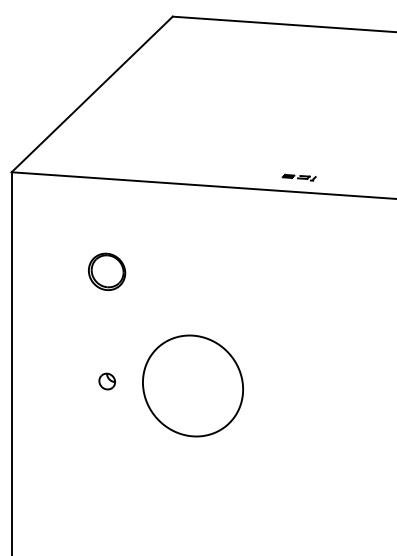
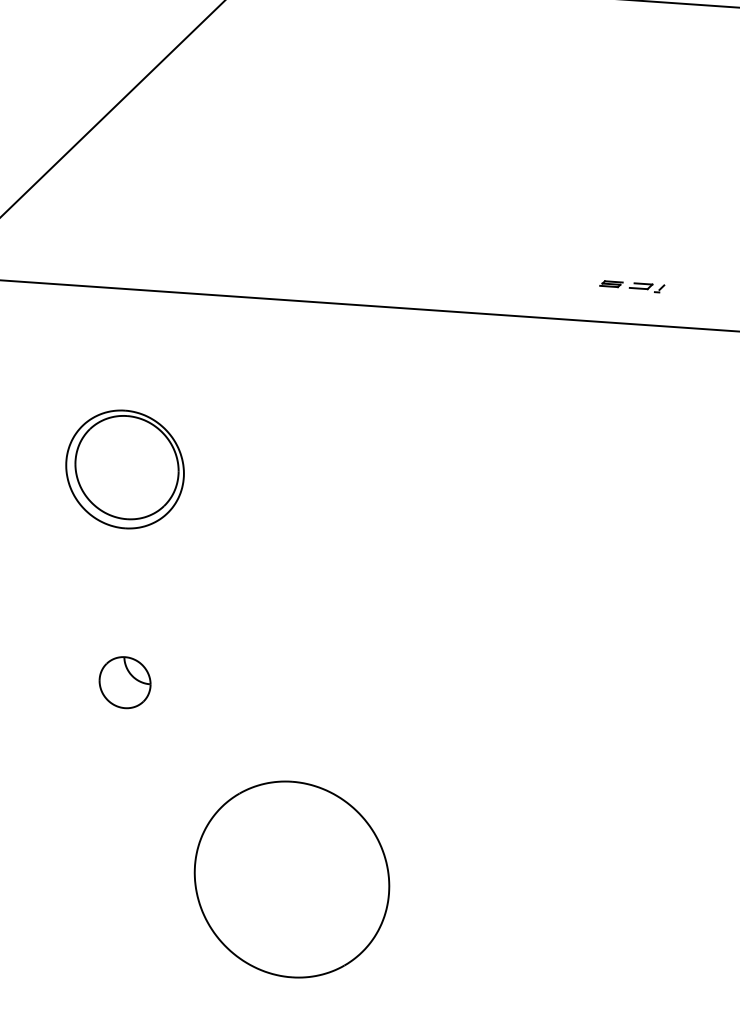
part: (298, 177) -> (630, 286), moved
part: (106, 271) -> (123, 468), size x1.67
part: (107, 381) -> (125, 682), size x1.67
part: (192, 385) -> (290, 878), moved

